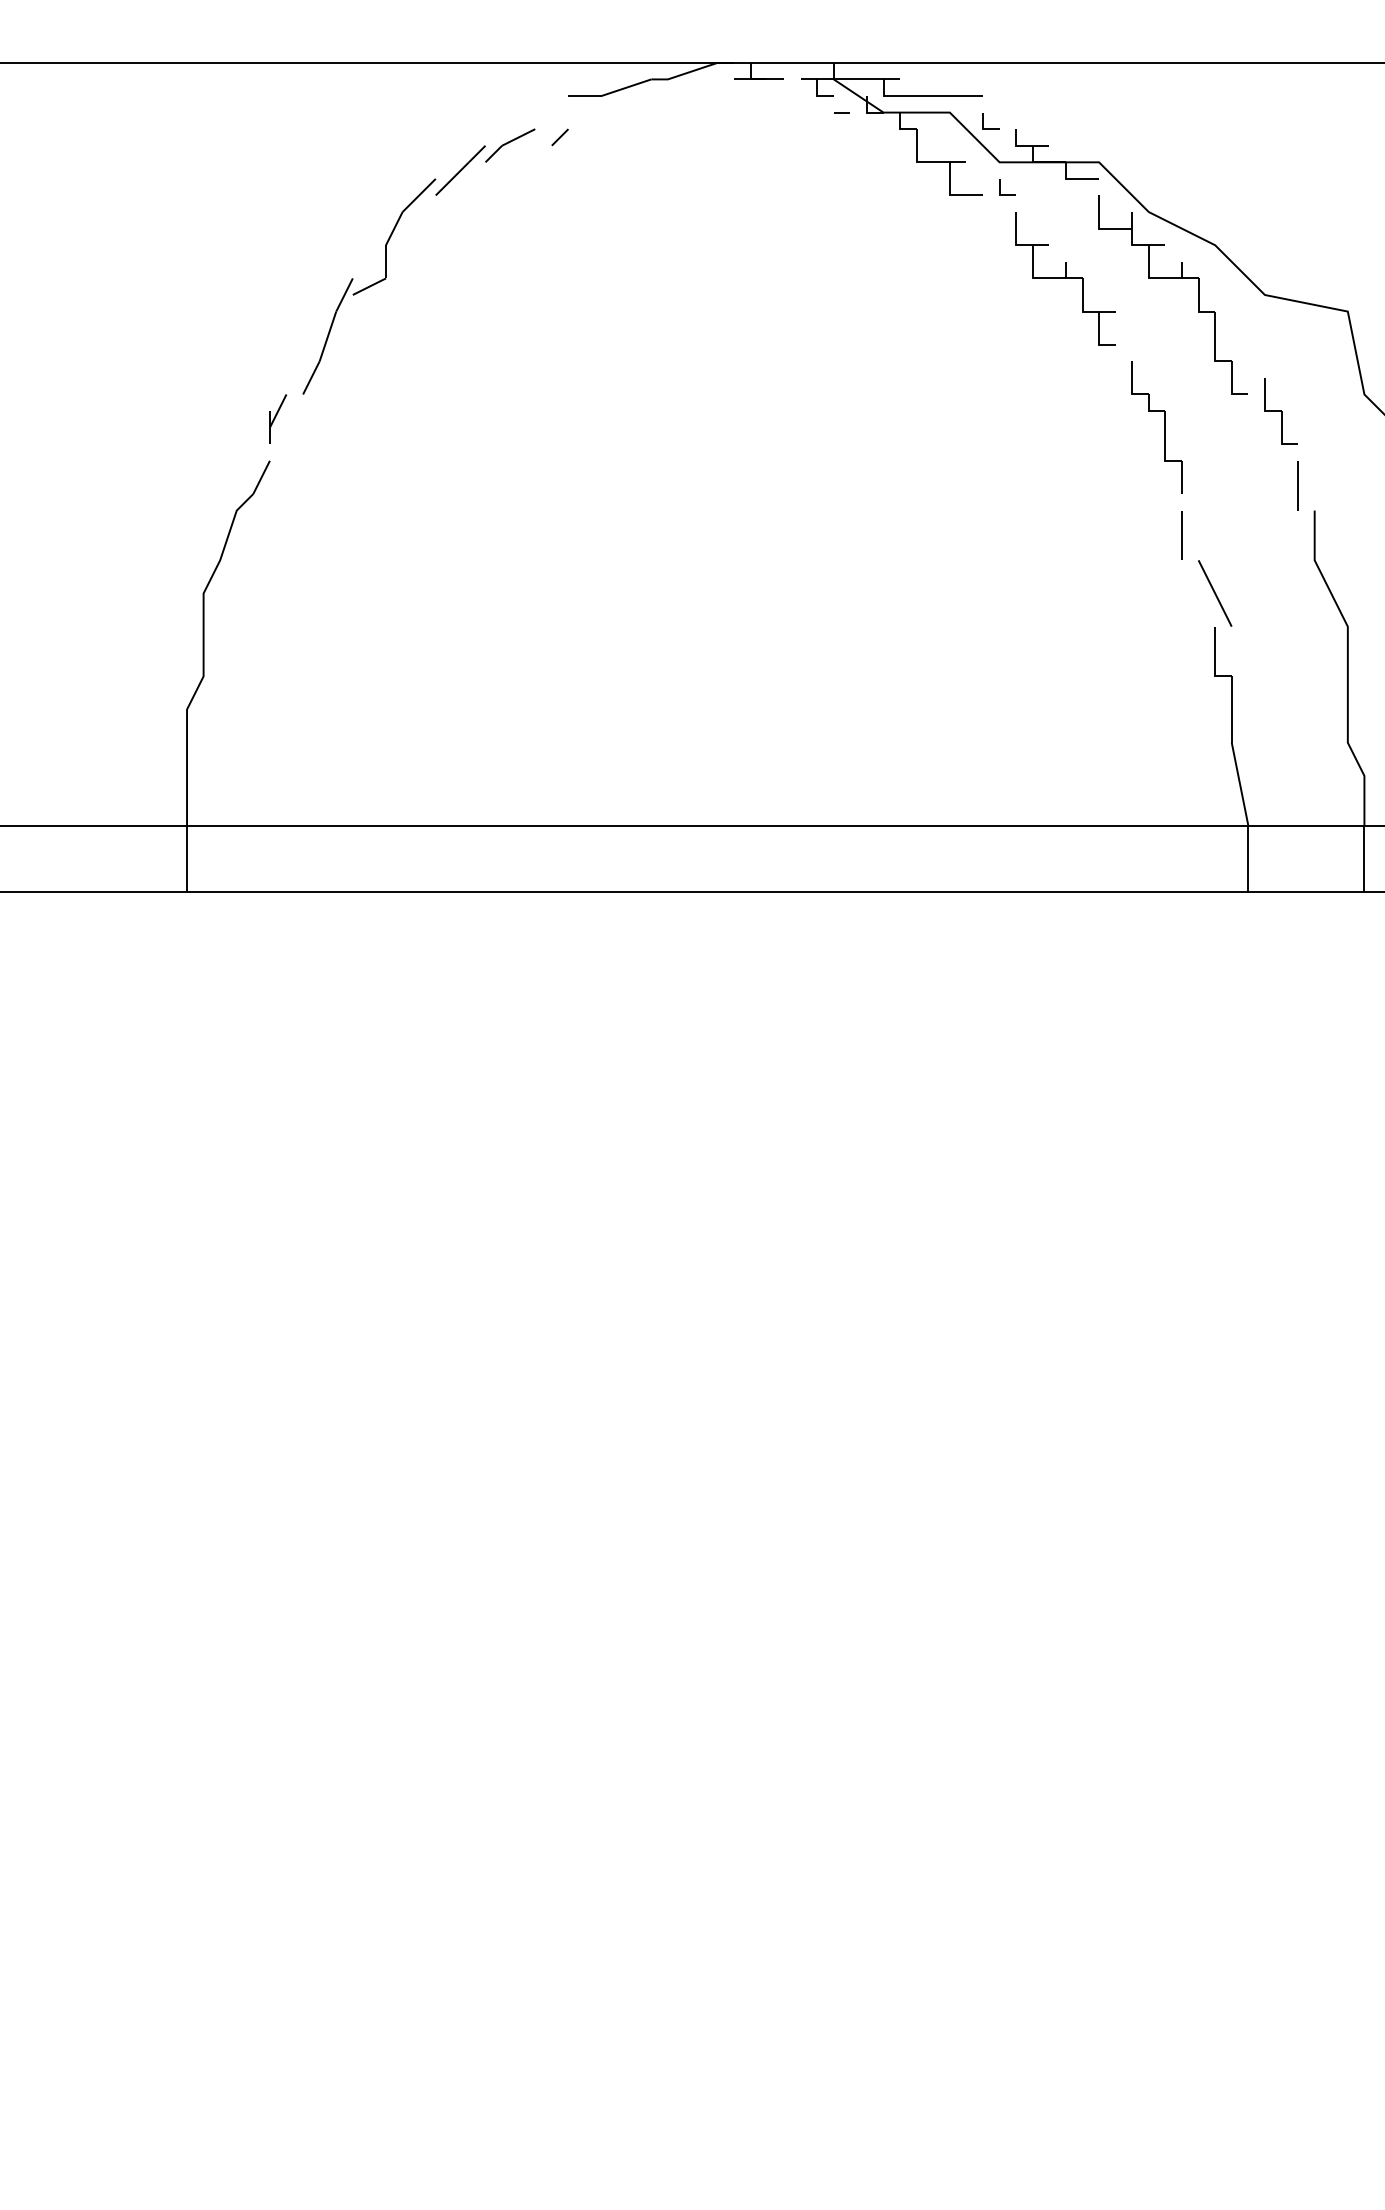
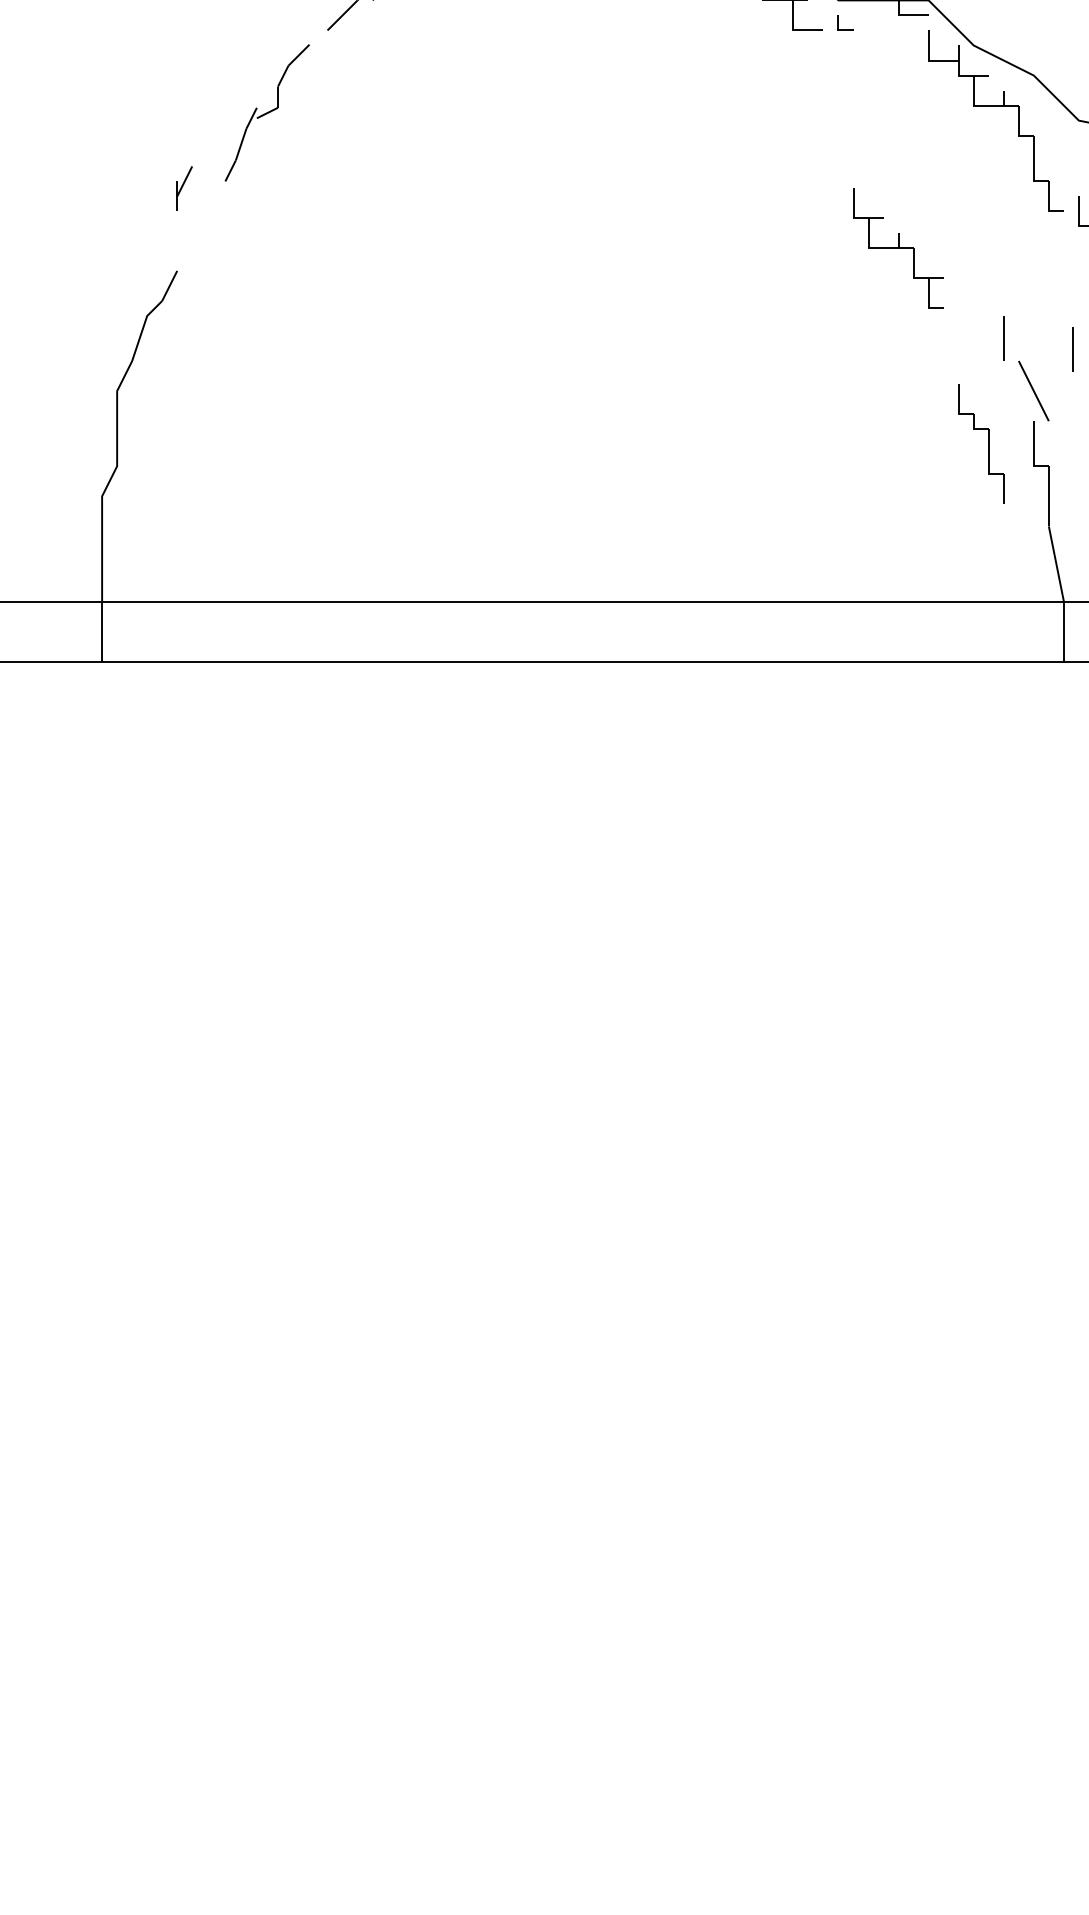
part: (1065, 278) -> (898, 247), moved
part: (369, 286) -> (267, 112), size x0.7
part: (278, 418) -> (185, 188), moved
part: (1164, 427) -> (987, 443), moved
line: (1257, 547) -> (1072, 349), added

